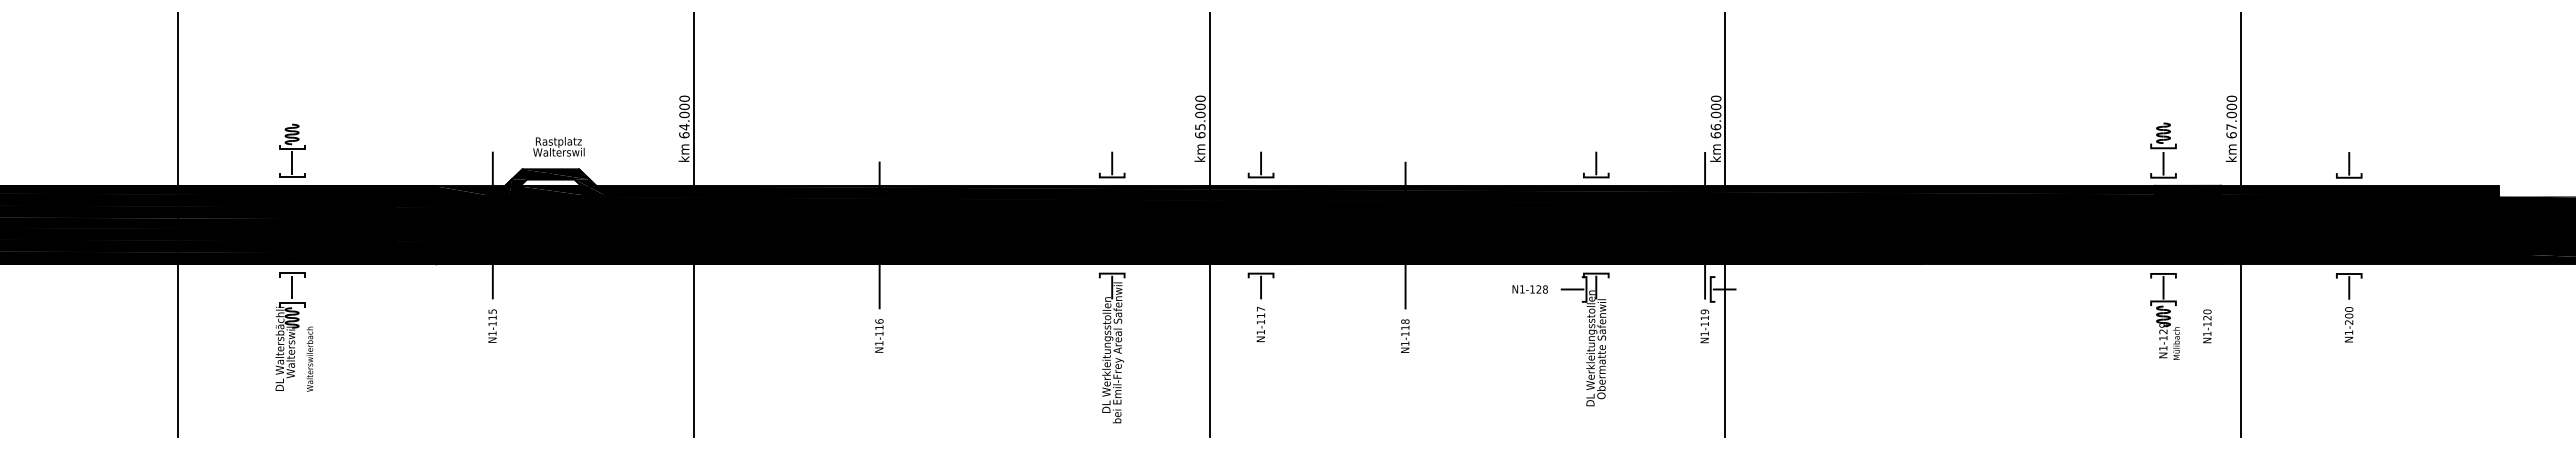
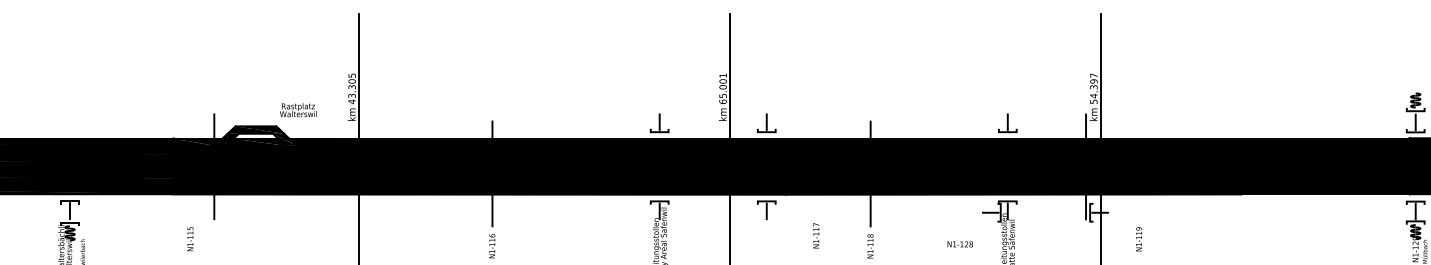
text: (1200, 98) -> (723, 75), 65.000 -> 65.001
text: (684, 116) -> (352, 88), 64.000 -> 43.305
text: (1715, 116) -> (1093, 88), 66.000 -> 54.397
text: (558, 146) -> (298, 109), moved
part: (292, 150) -> (70, 112), removed
text: (1529, 289) -> (959, 244), moved
text: (1260, 324) -> (815, 235), moved
text: (492, 325) -> (190, 238), moved
text: (1704, 326) -> (1138, 239), moved

